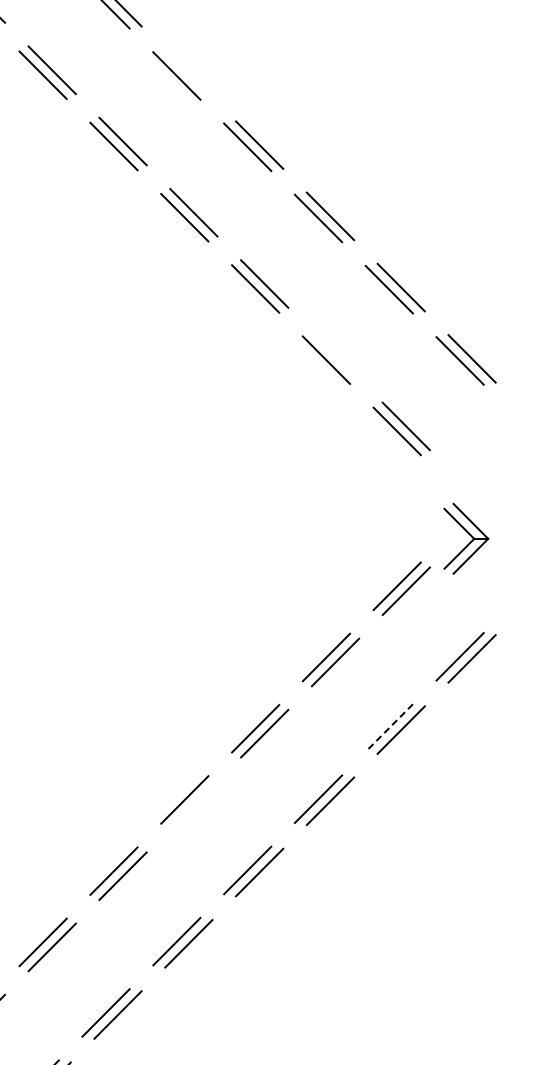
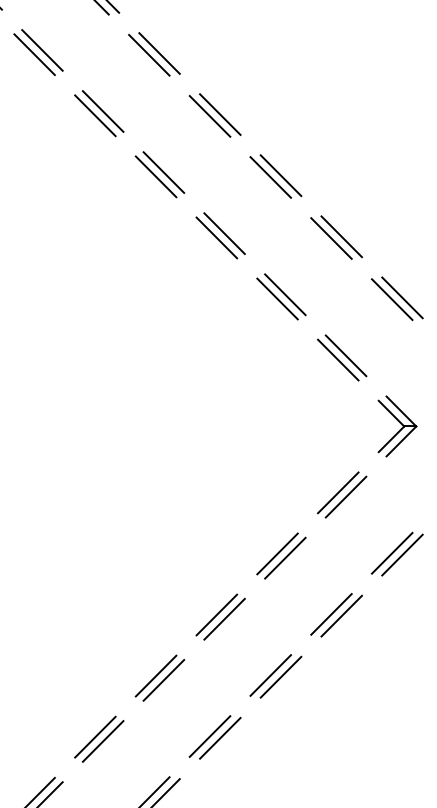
line: (188, 73) -> (159, 53), added
line: (335, 355) -> (285, 294), added
part: (466, 538) -> (397, 426), moved
line: (388, 728) -> (330, 614), dashed -> solid
line: (193, 804) -> (163, 679), added

